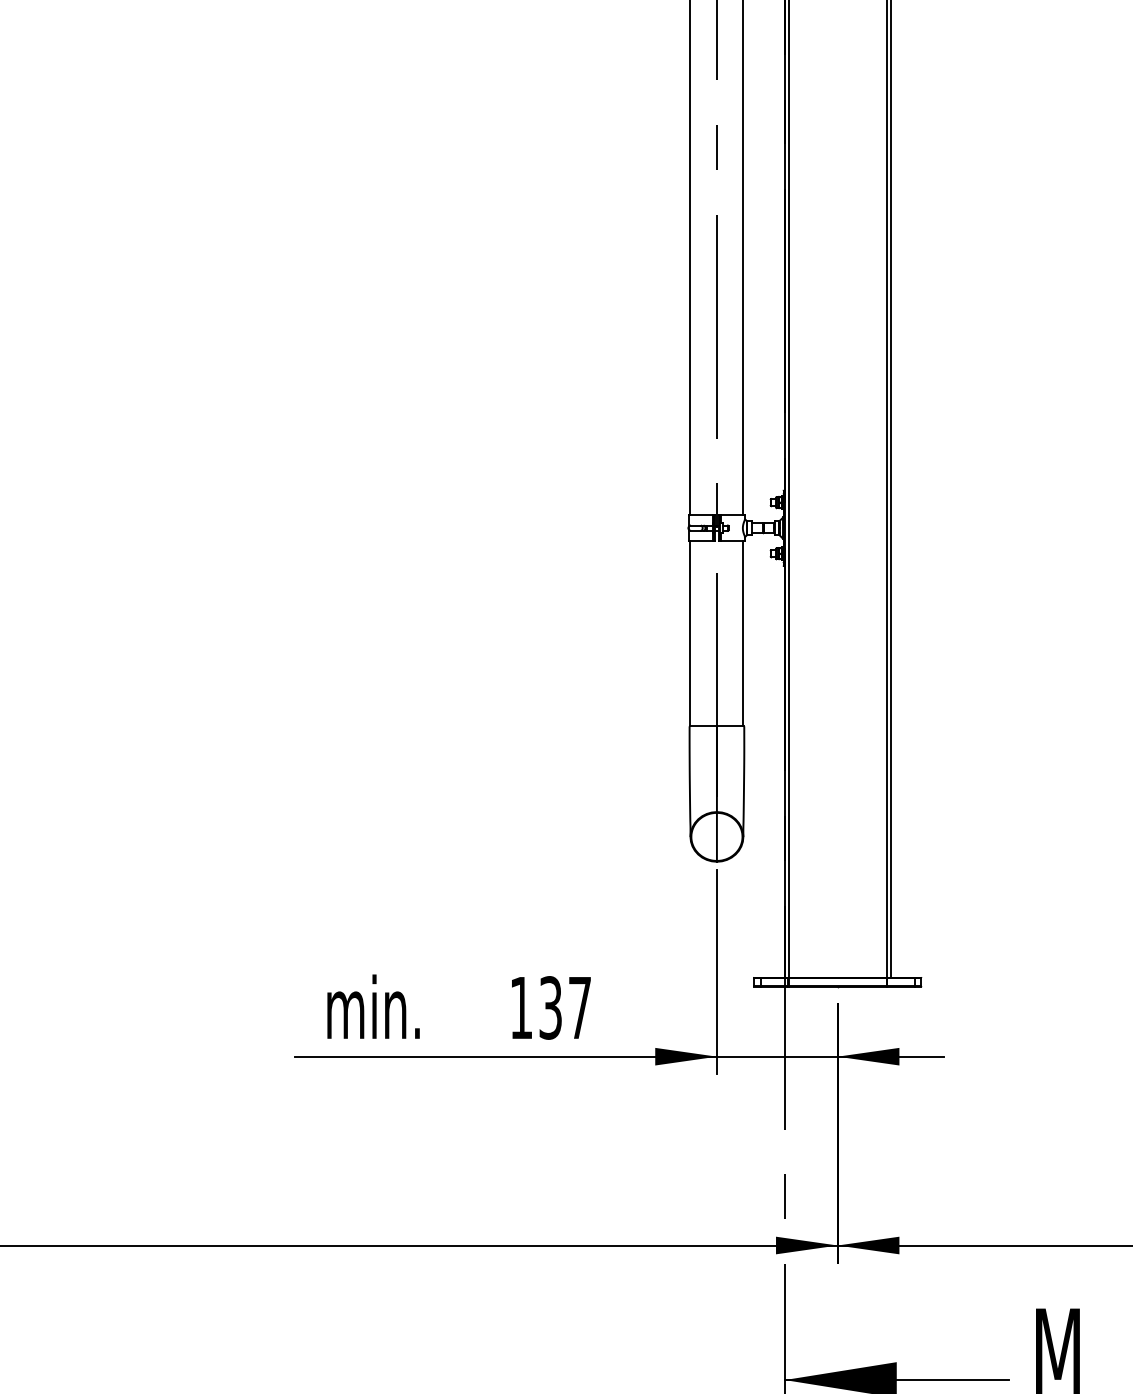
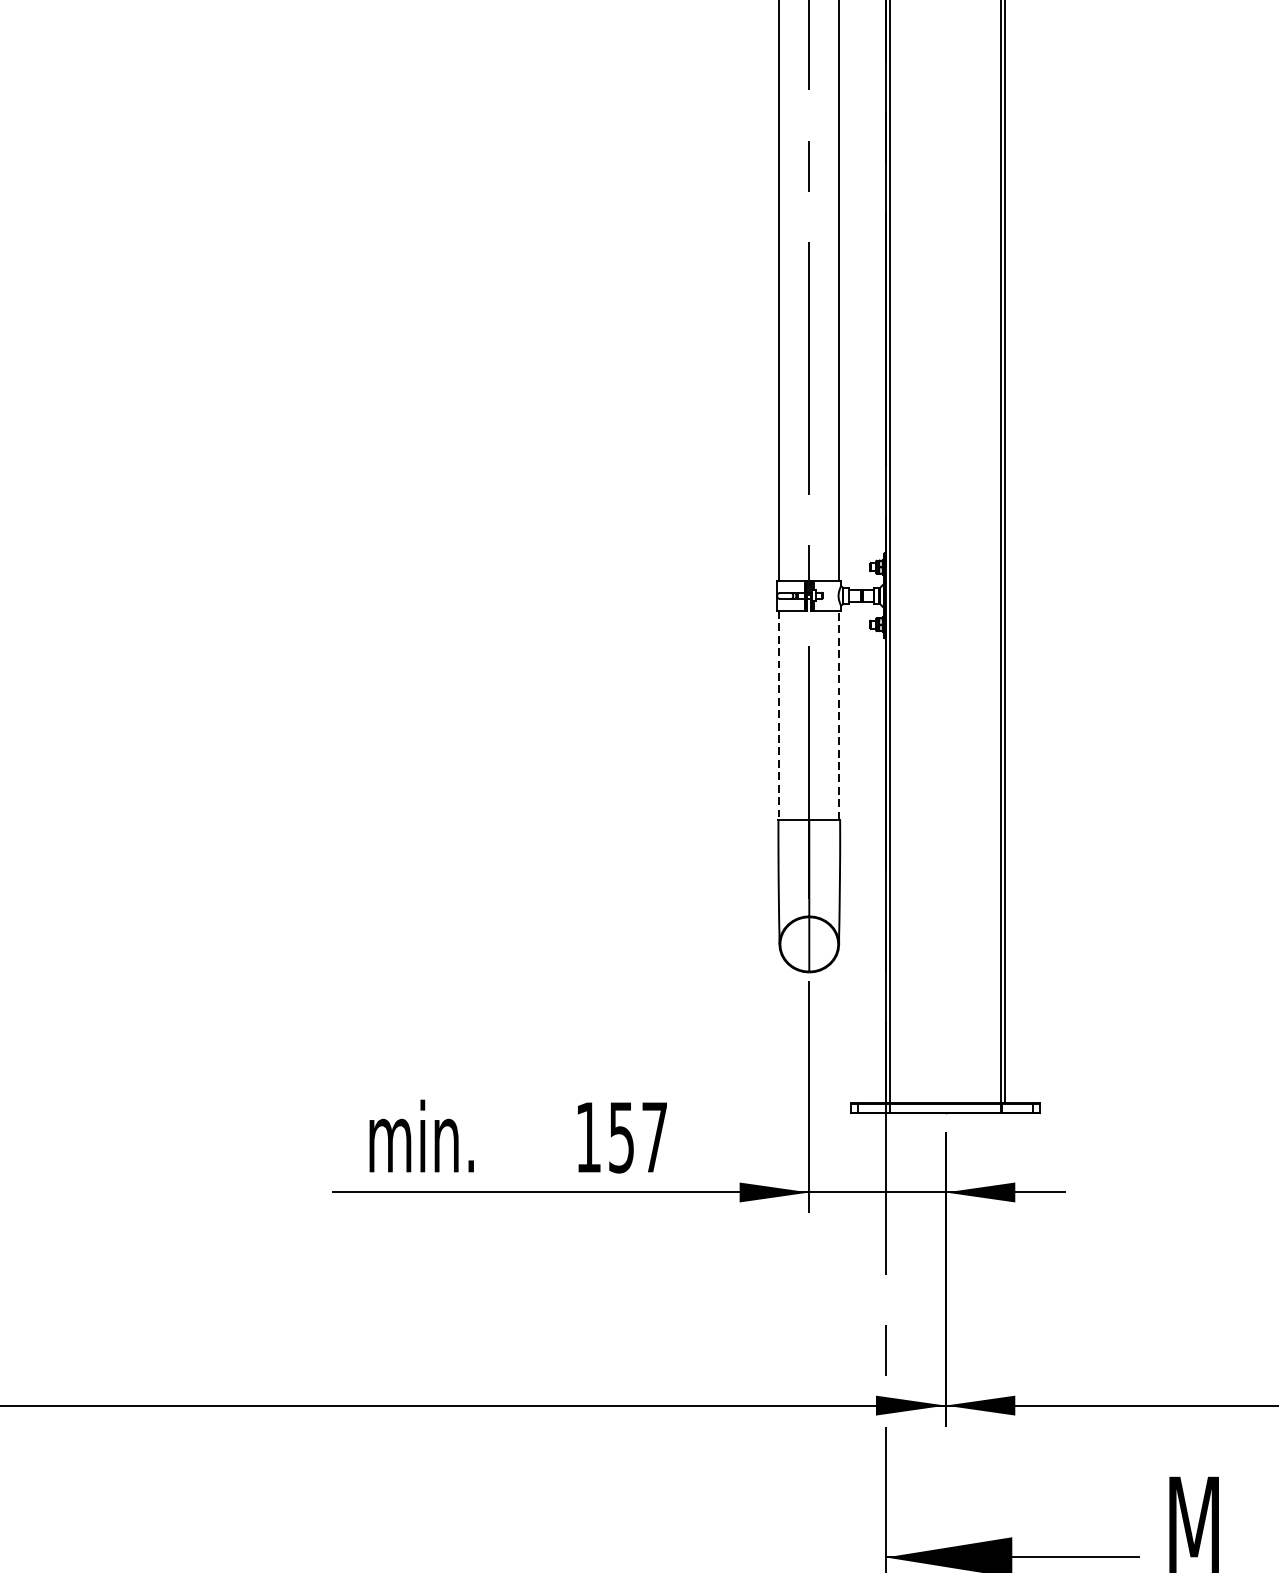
line: (743, 633) -> (839, 714), solid -> dashed
line: (690, 634) -> (779, 715), solid -> dashed
text: (550, 1007) -> (621, 1136), 137 -> 157

